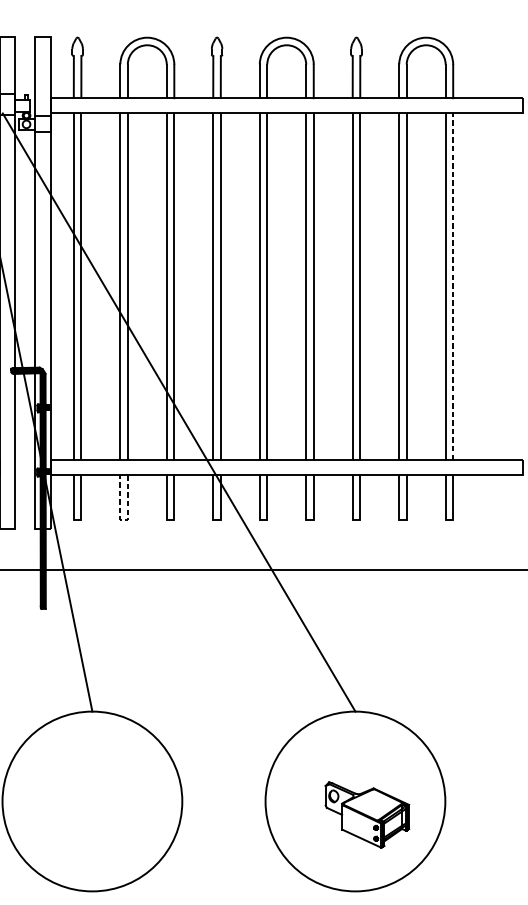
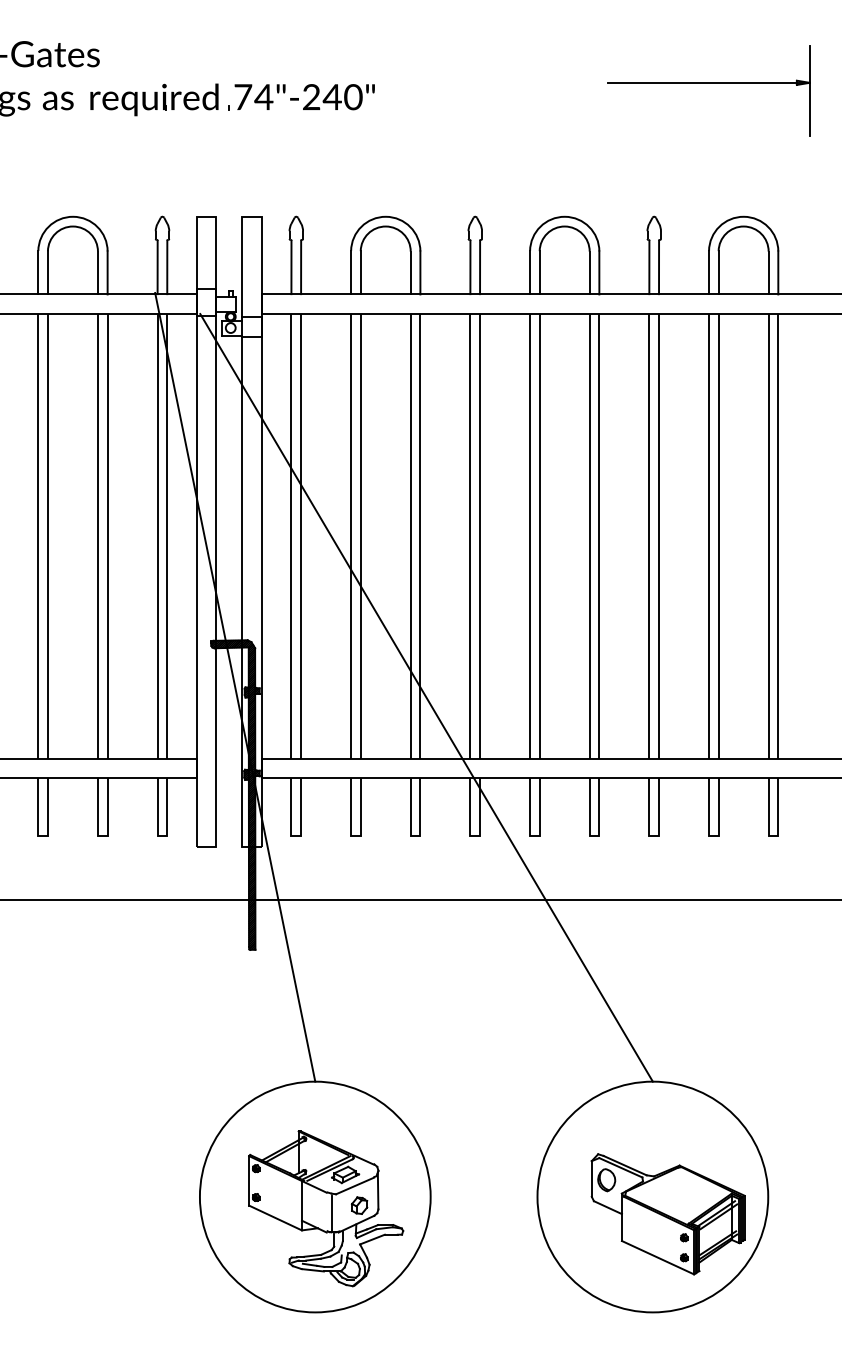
line: (453, 286) -> (778, 535), dashed -> solid
line: (123, 520) -> (355, 836), dashed -> solid
part: (101, 810) -> (326, 1208), added
part: (366, 815) -> (667, 1214), size x1.43

